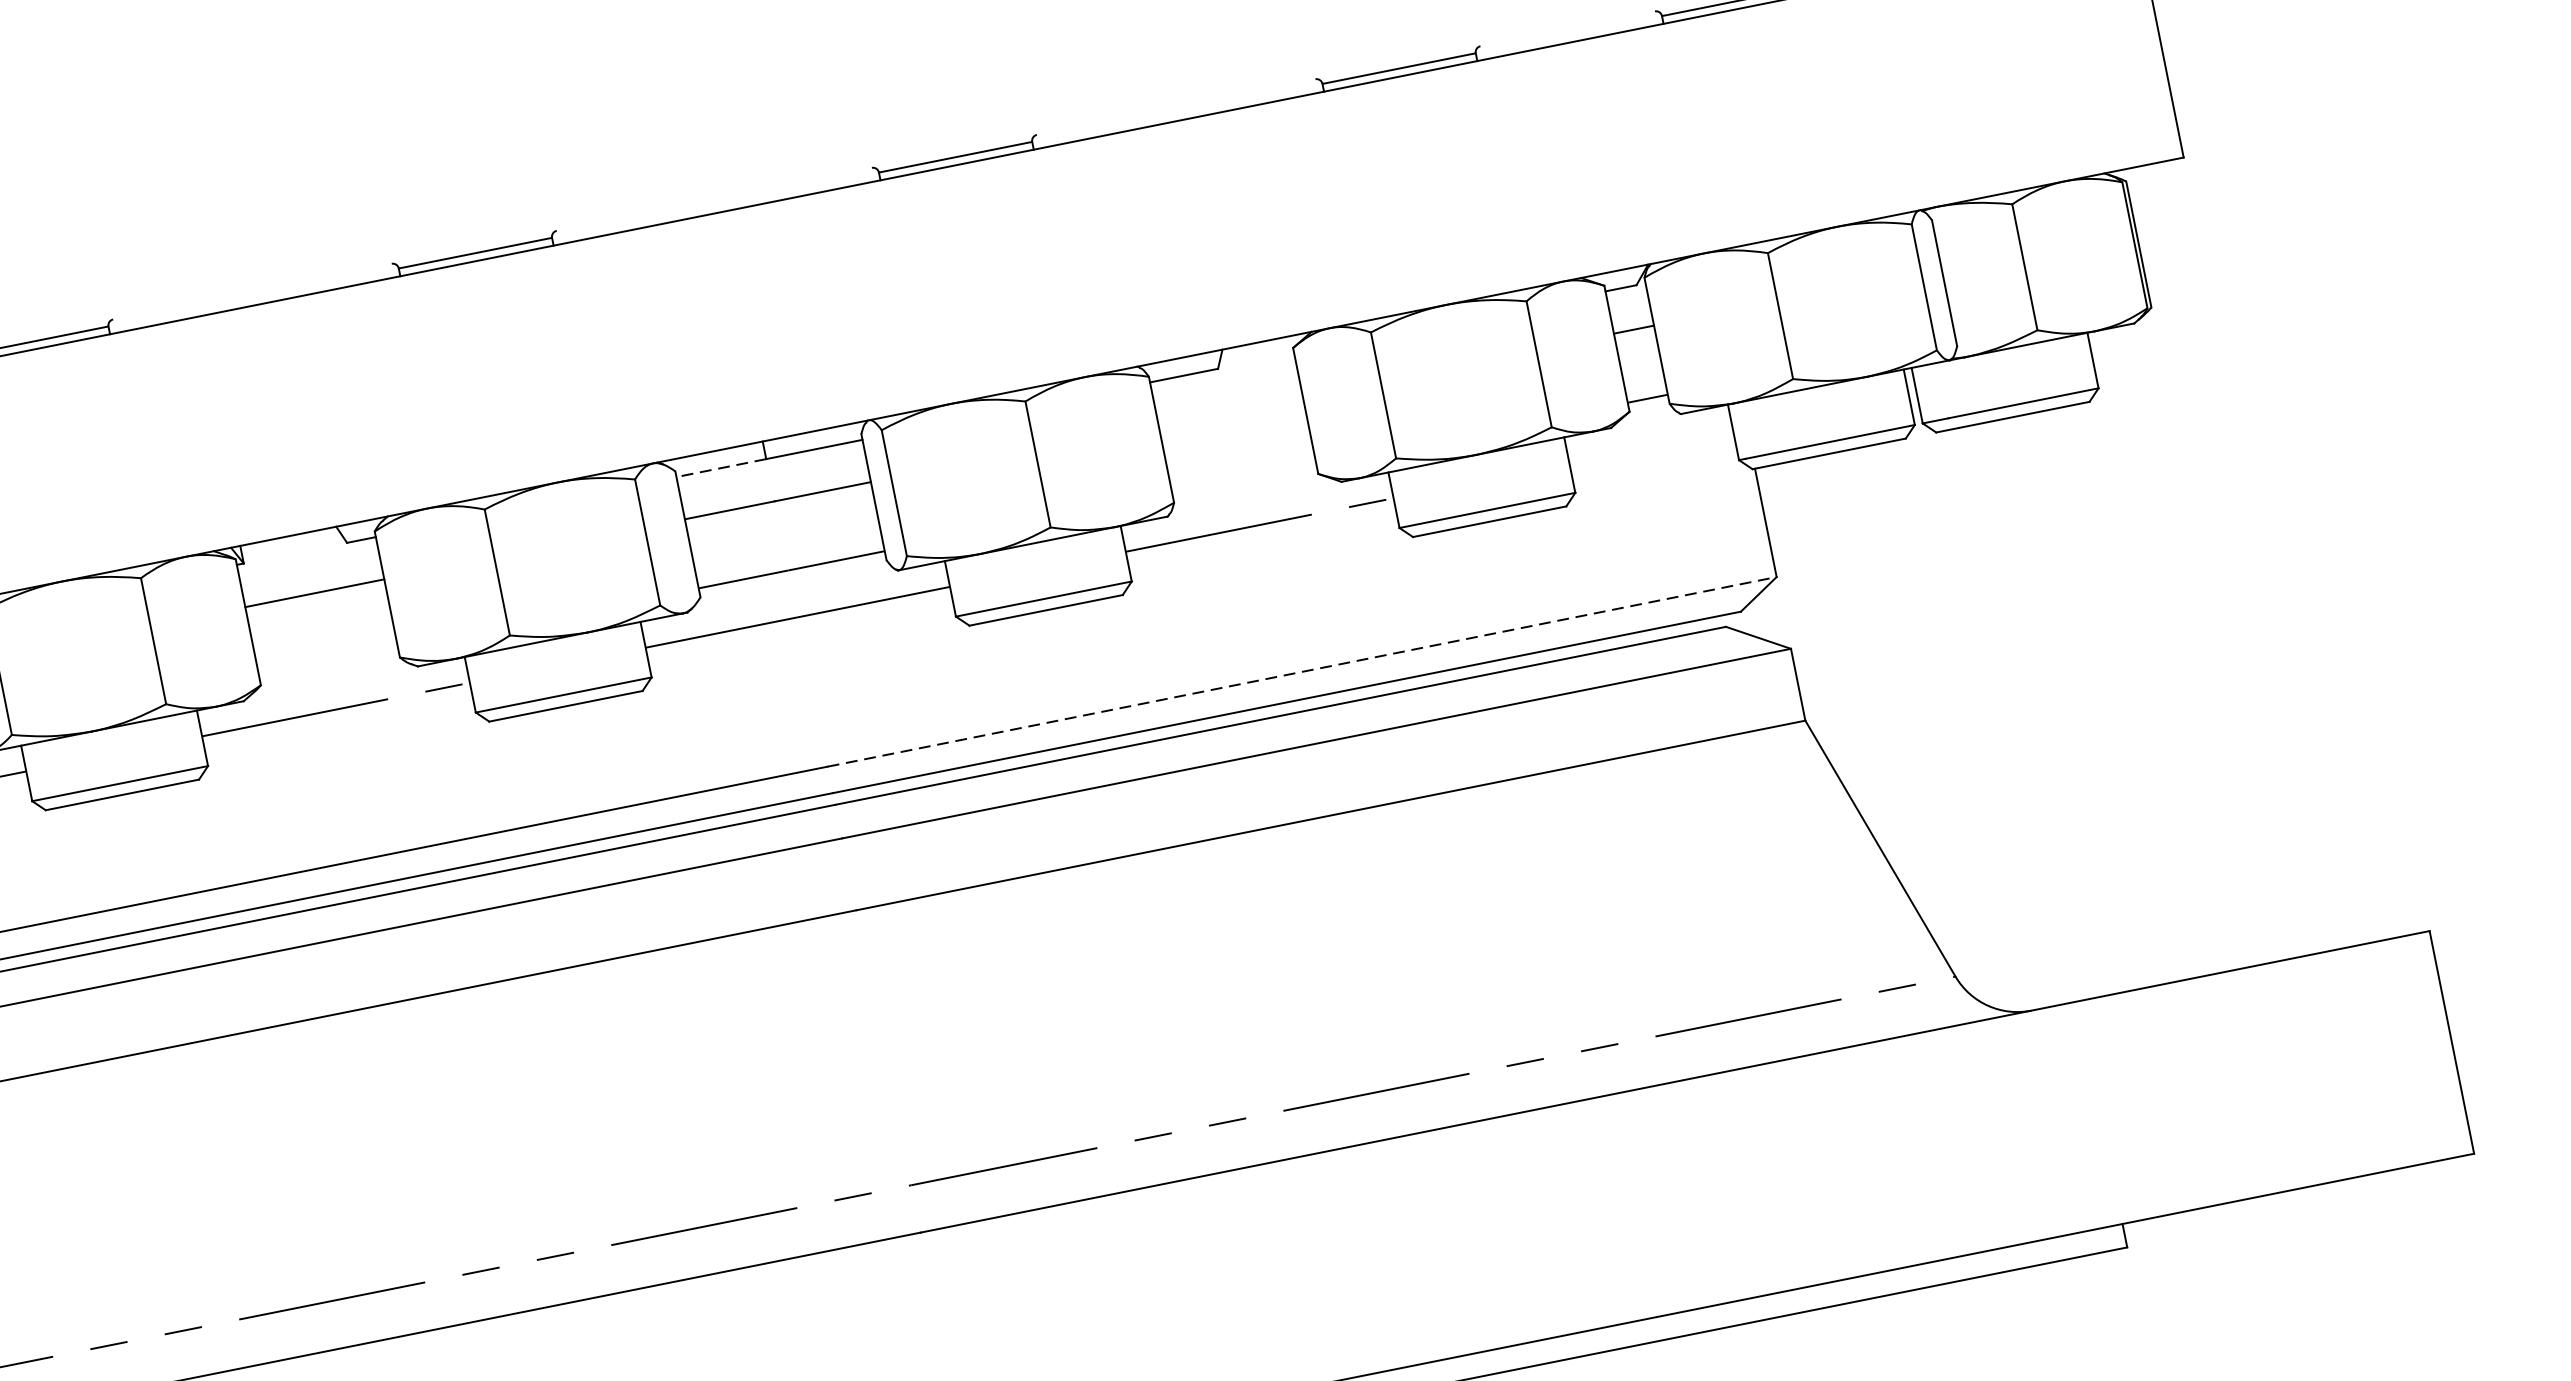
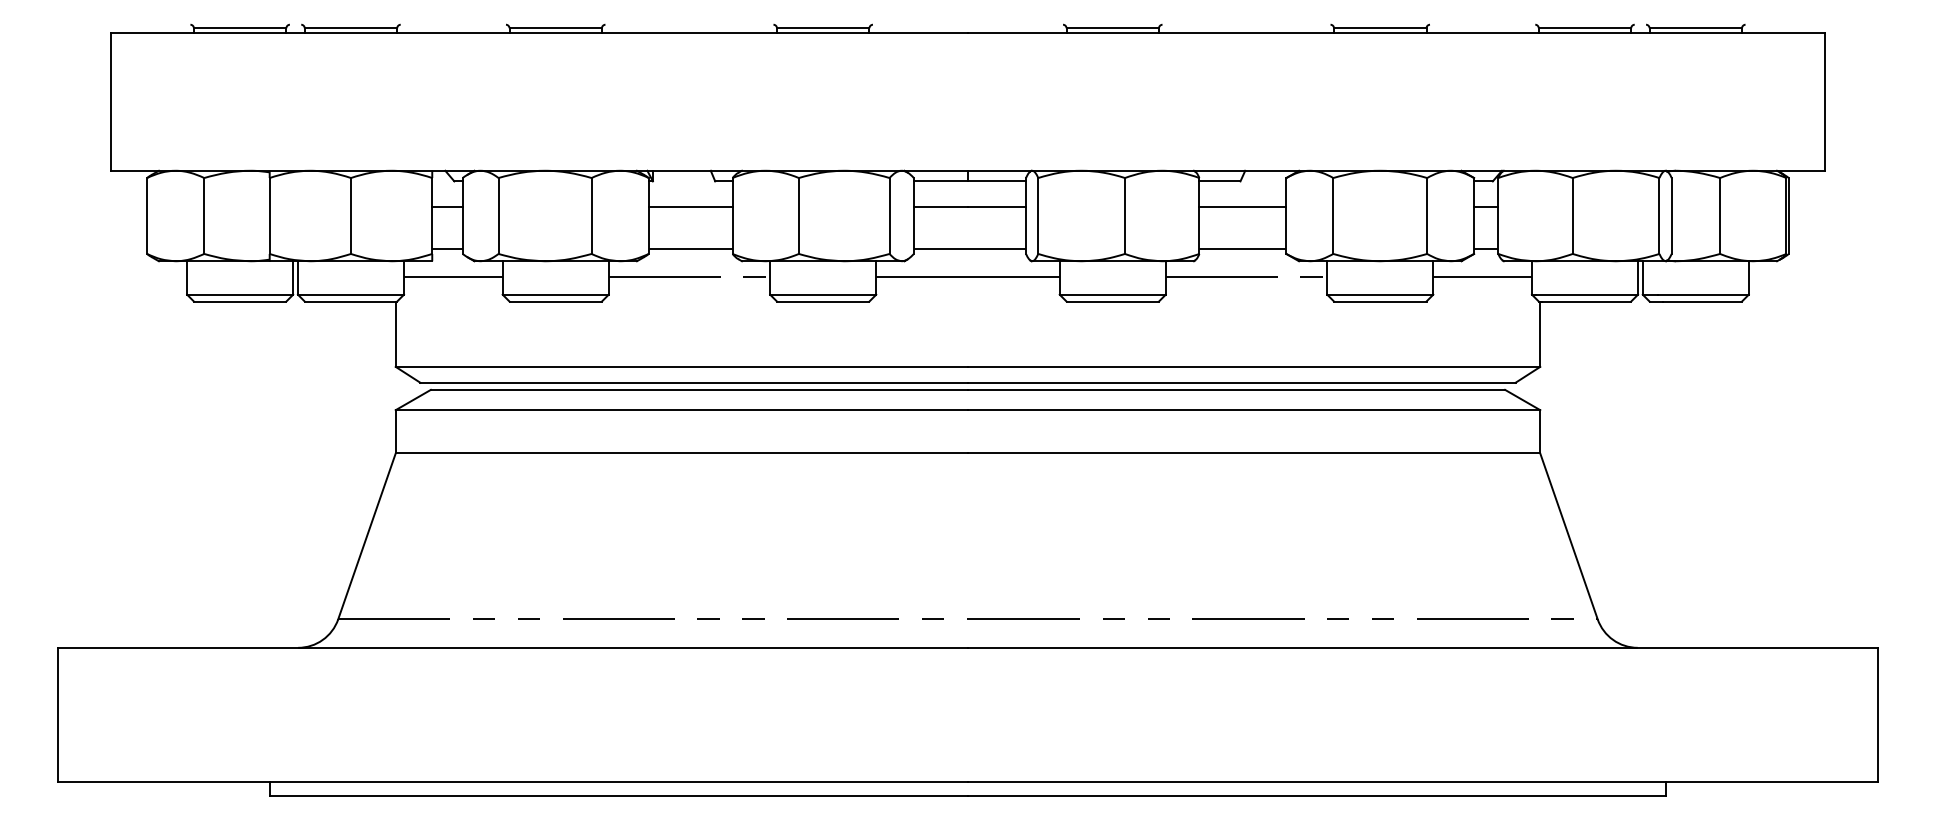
line: (1229, 409) -> (1242, 206), added
line: (1650, 446) -> (1482, 276), added
line: (720, 468) -> (940, 181), dashed -> solid
line: (1243, 479) -> (1242, 248), added
line: (328, 662) -> (690, 248), added
line: (1302, 671) -> (1254, 366), dashed -> solid

